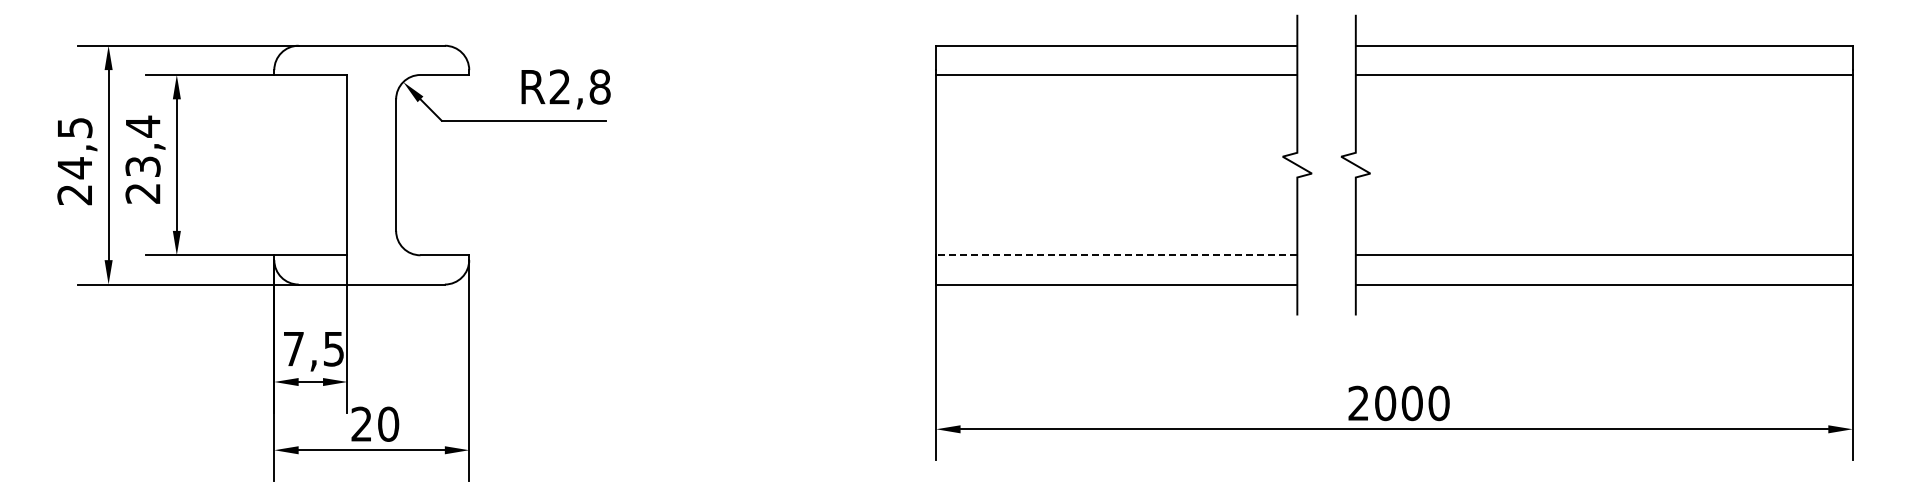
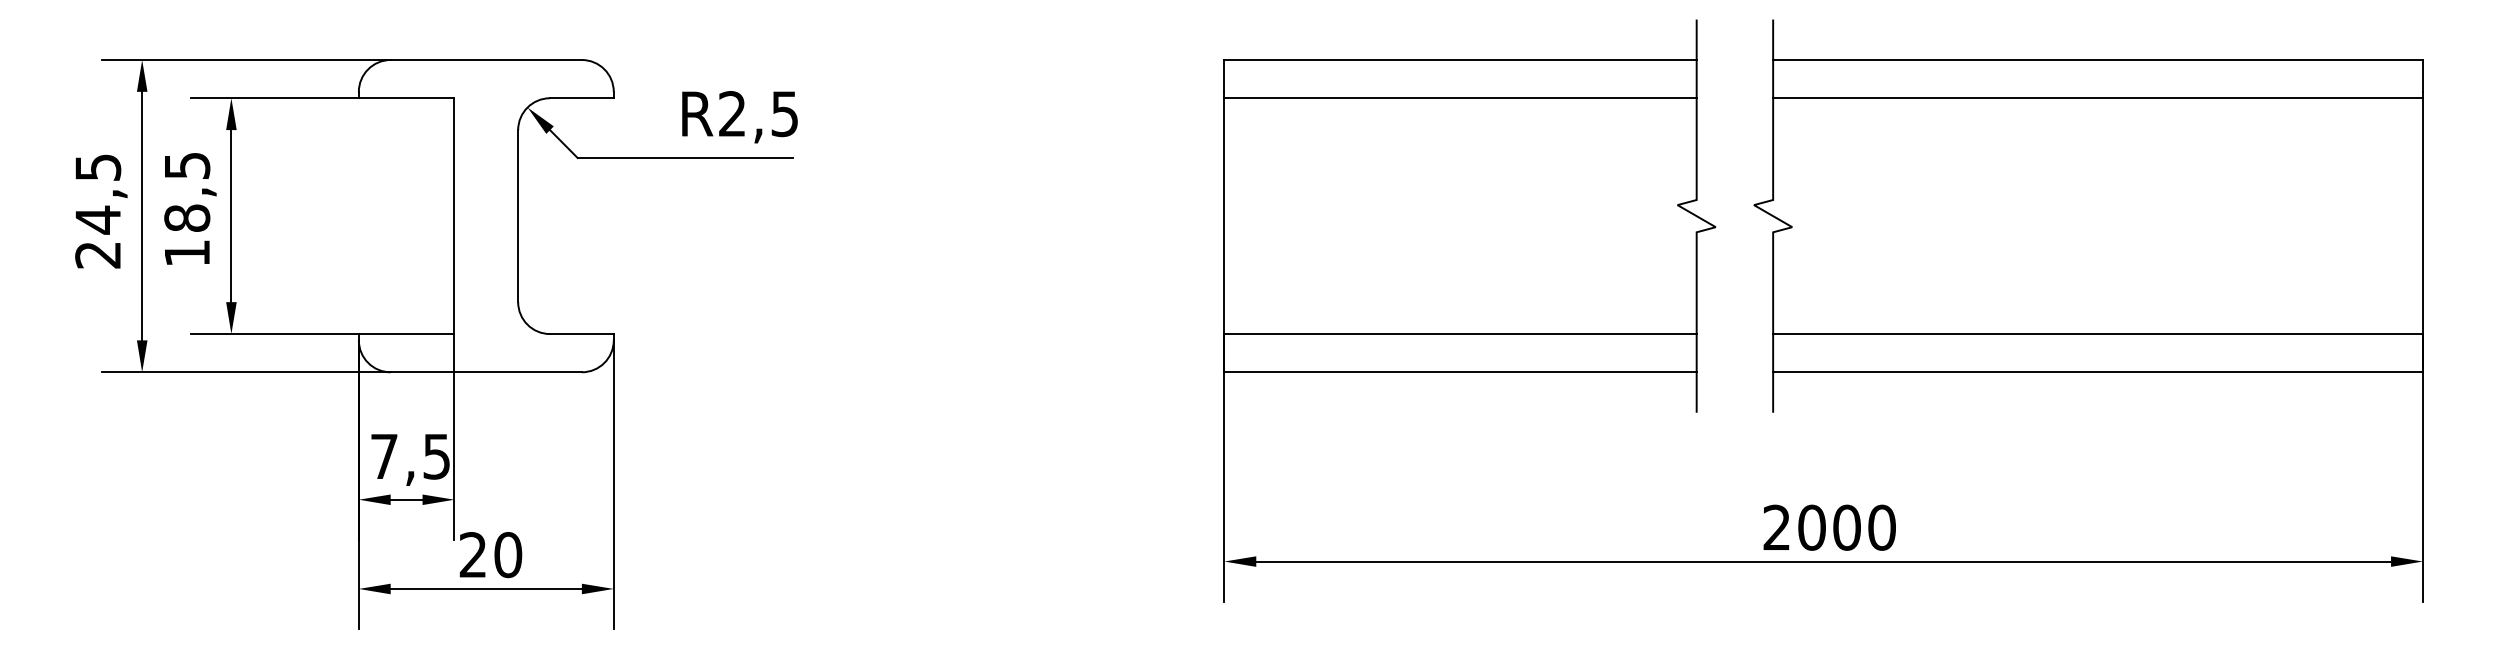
text: (599, 86) -> (784, 113), R2,8 -> R2,5
text: (142, 159) -> (186, 208), 23,4 -> 18,5
line: (1116, 255) -> (1460, 334), dashed -> solid

